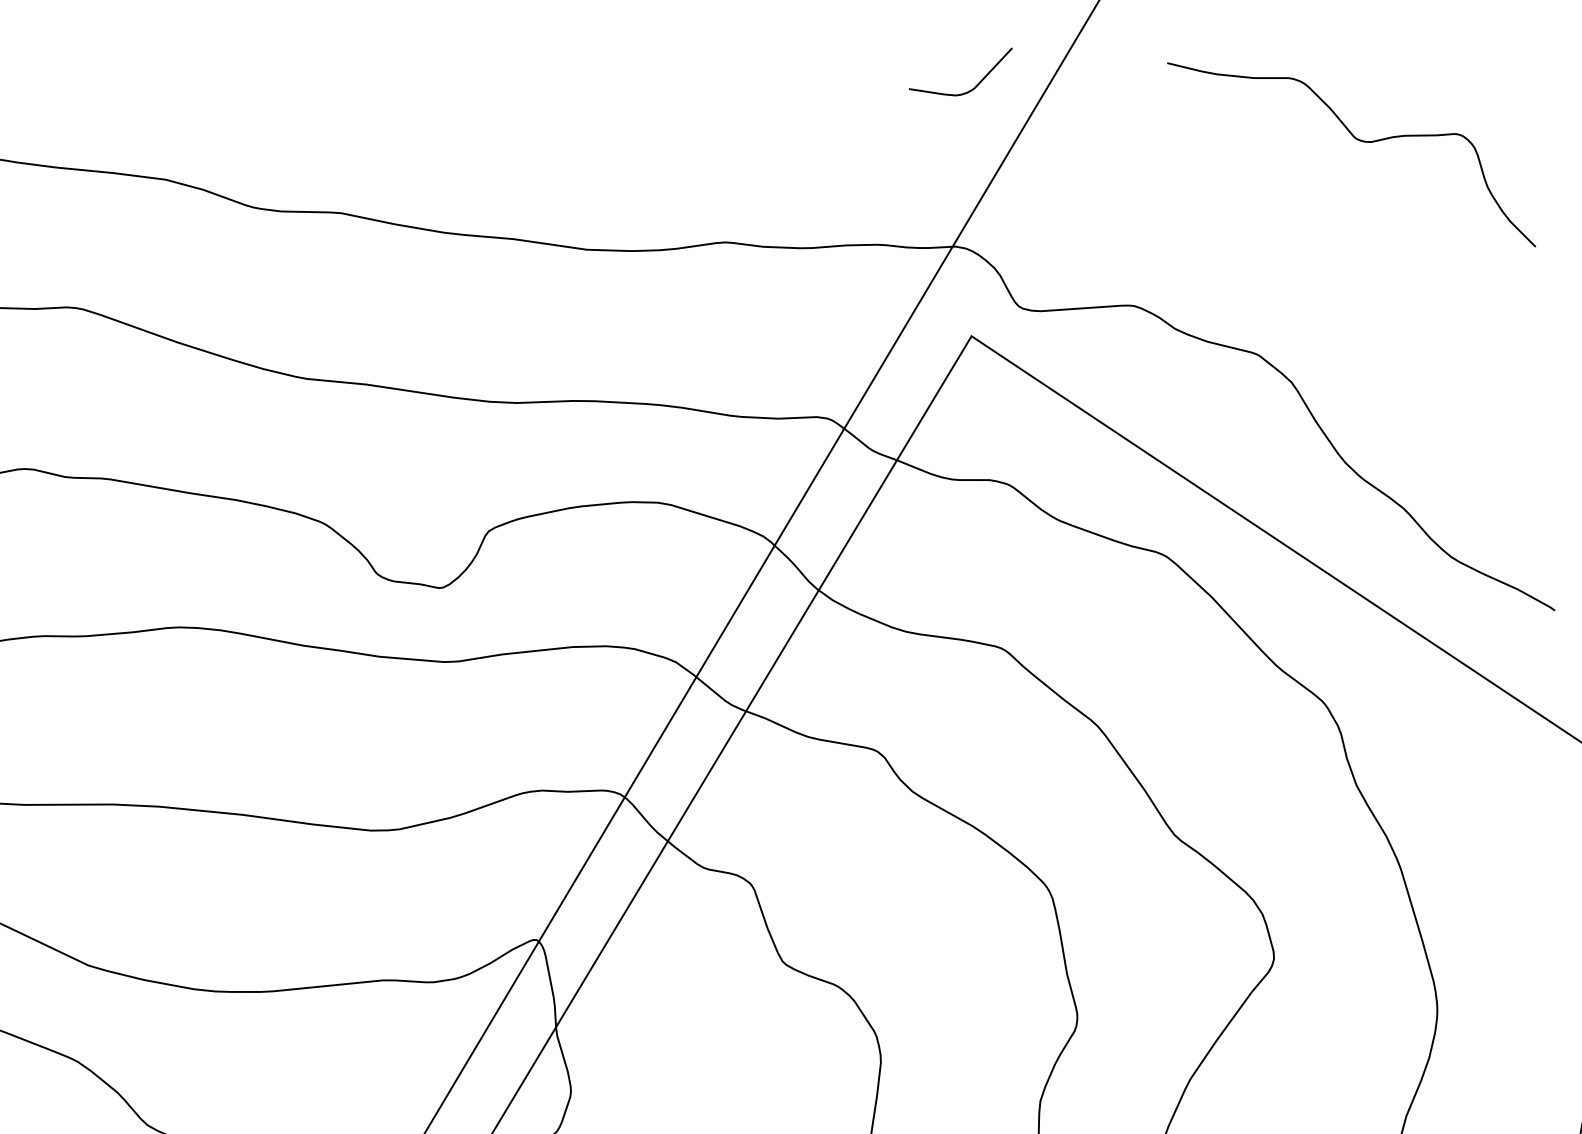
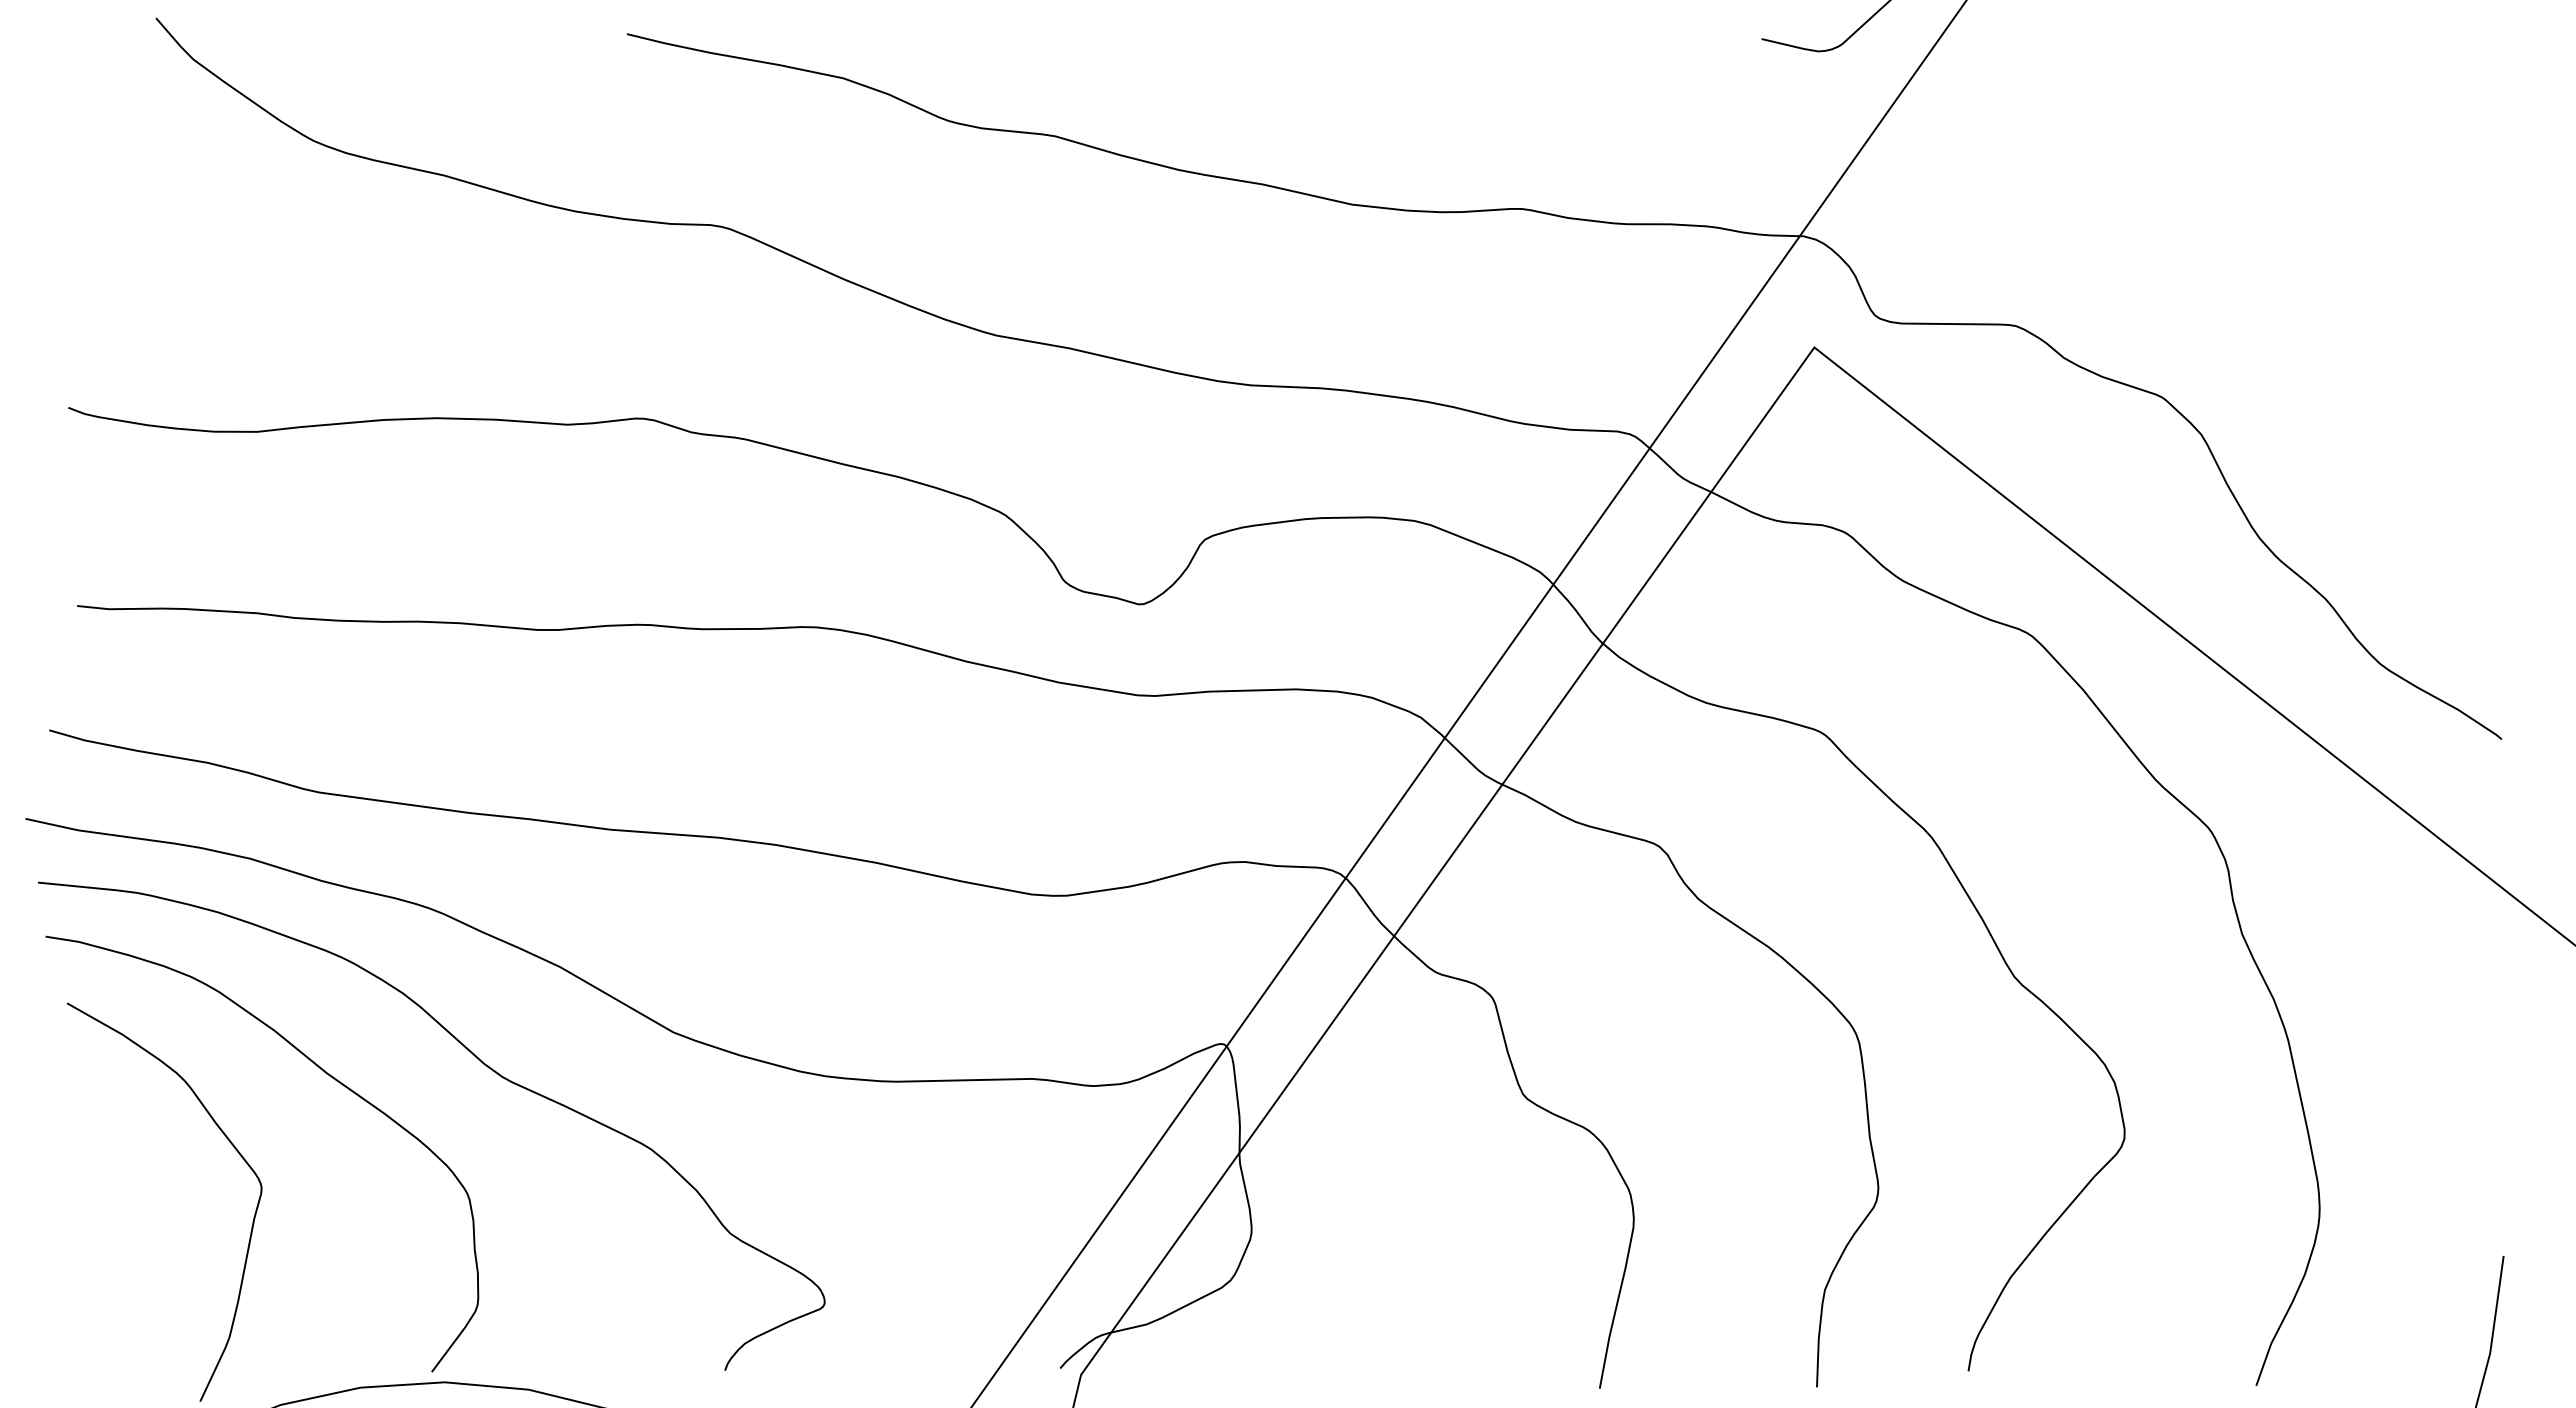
curve: (1356, 140) -> (2304, 144), removed

